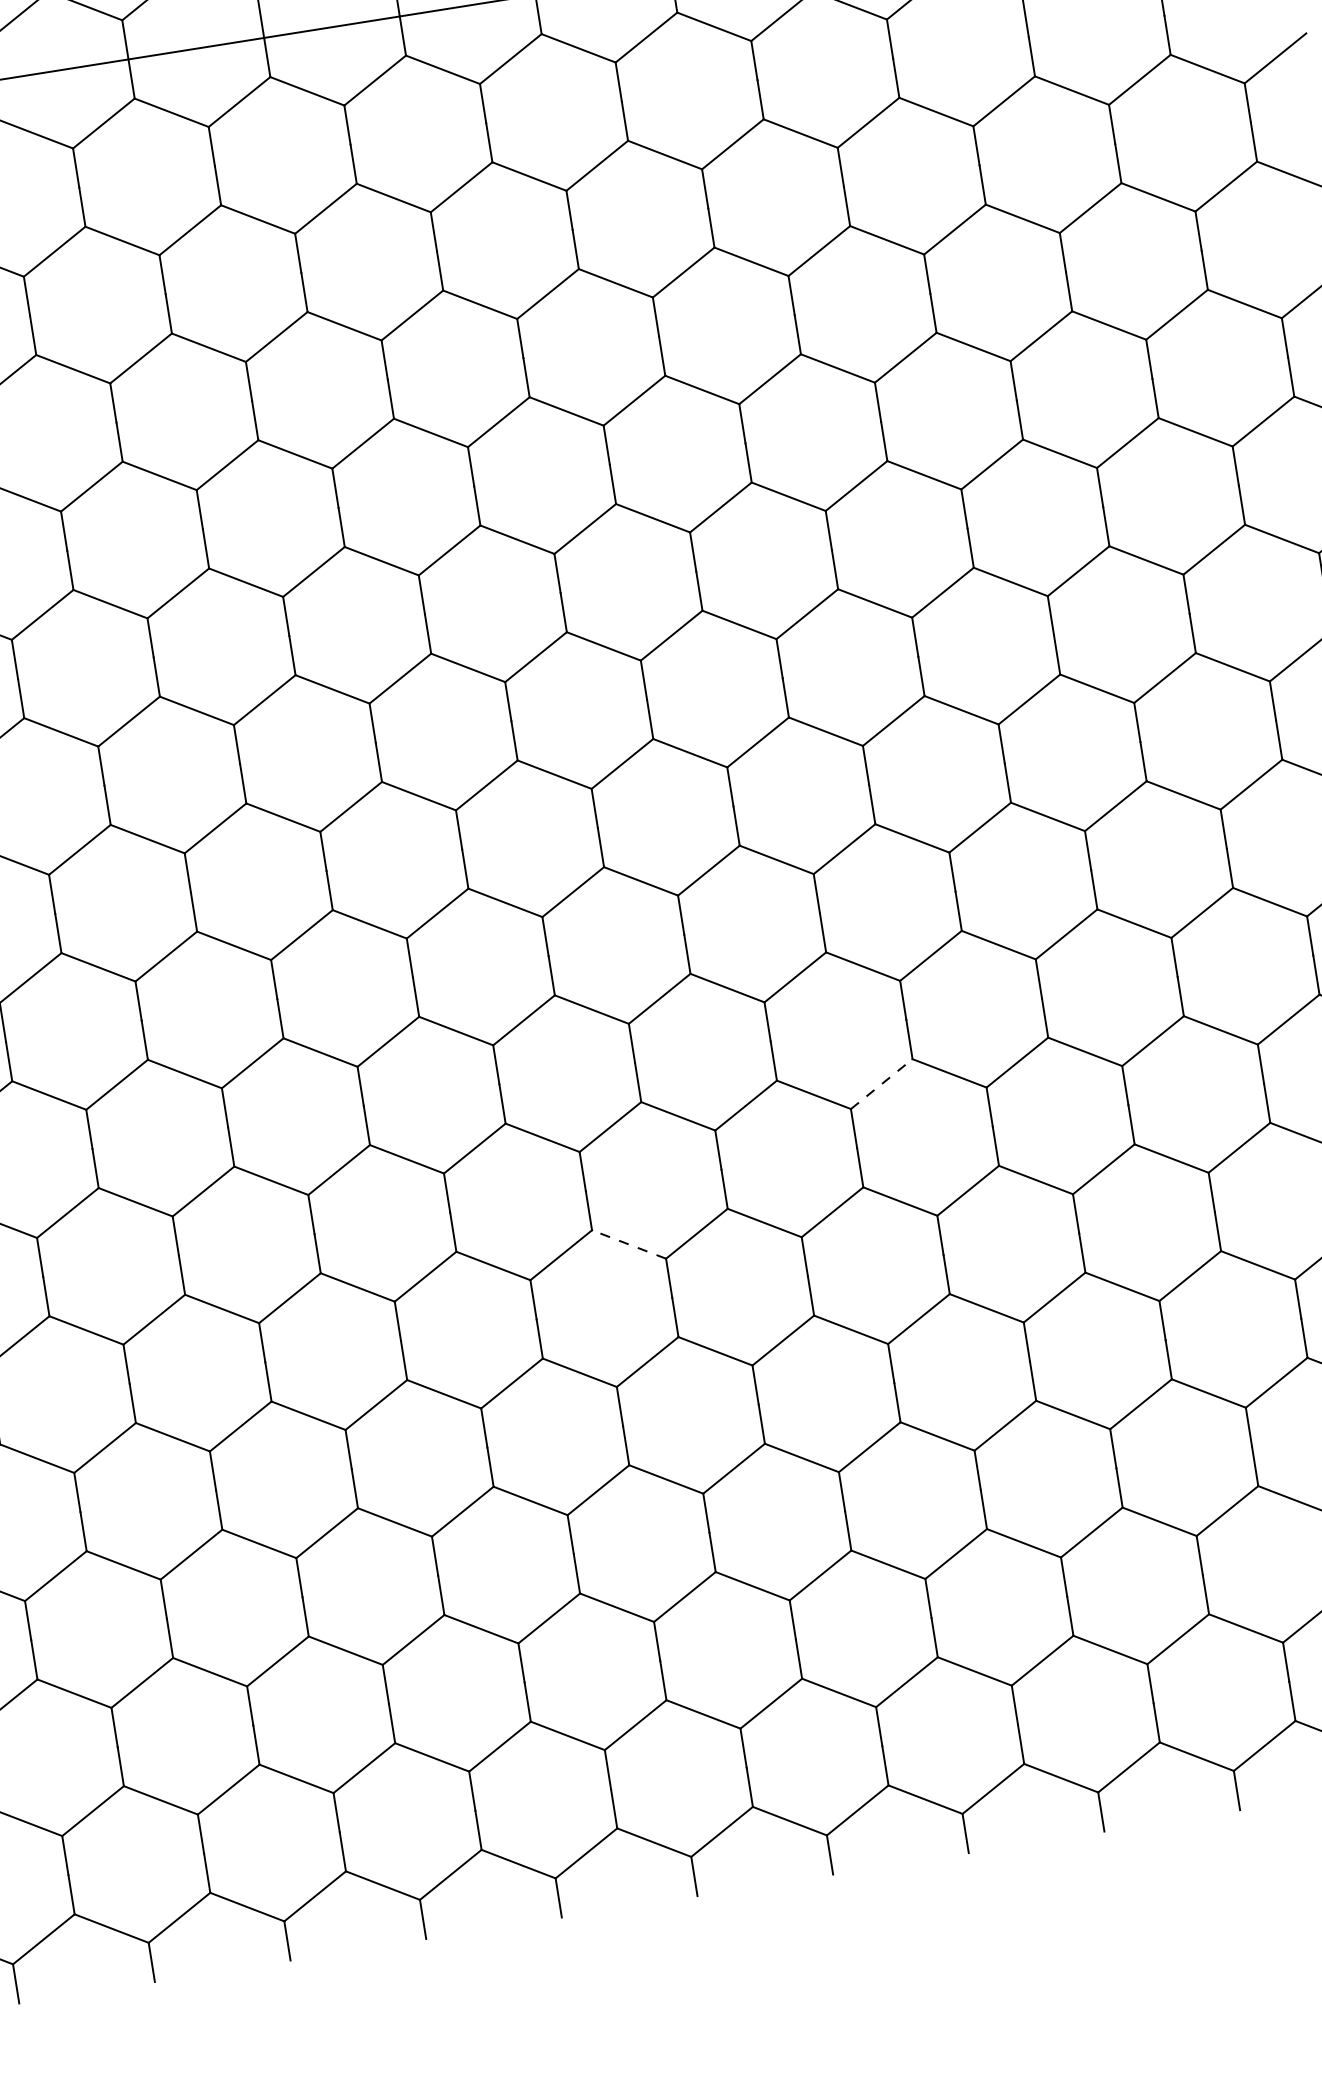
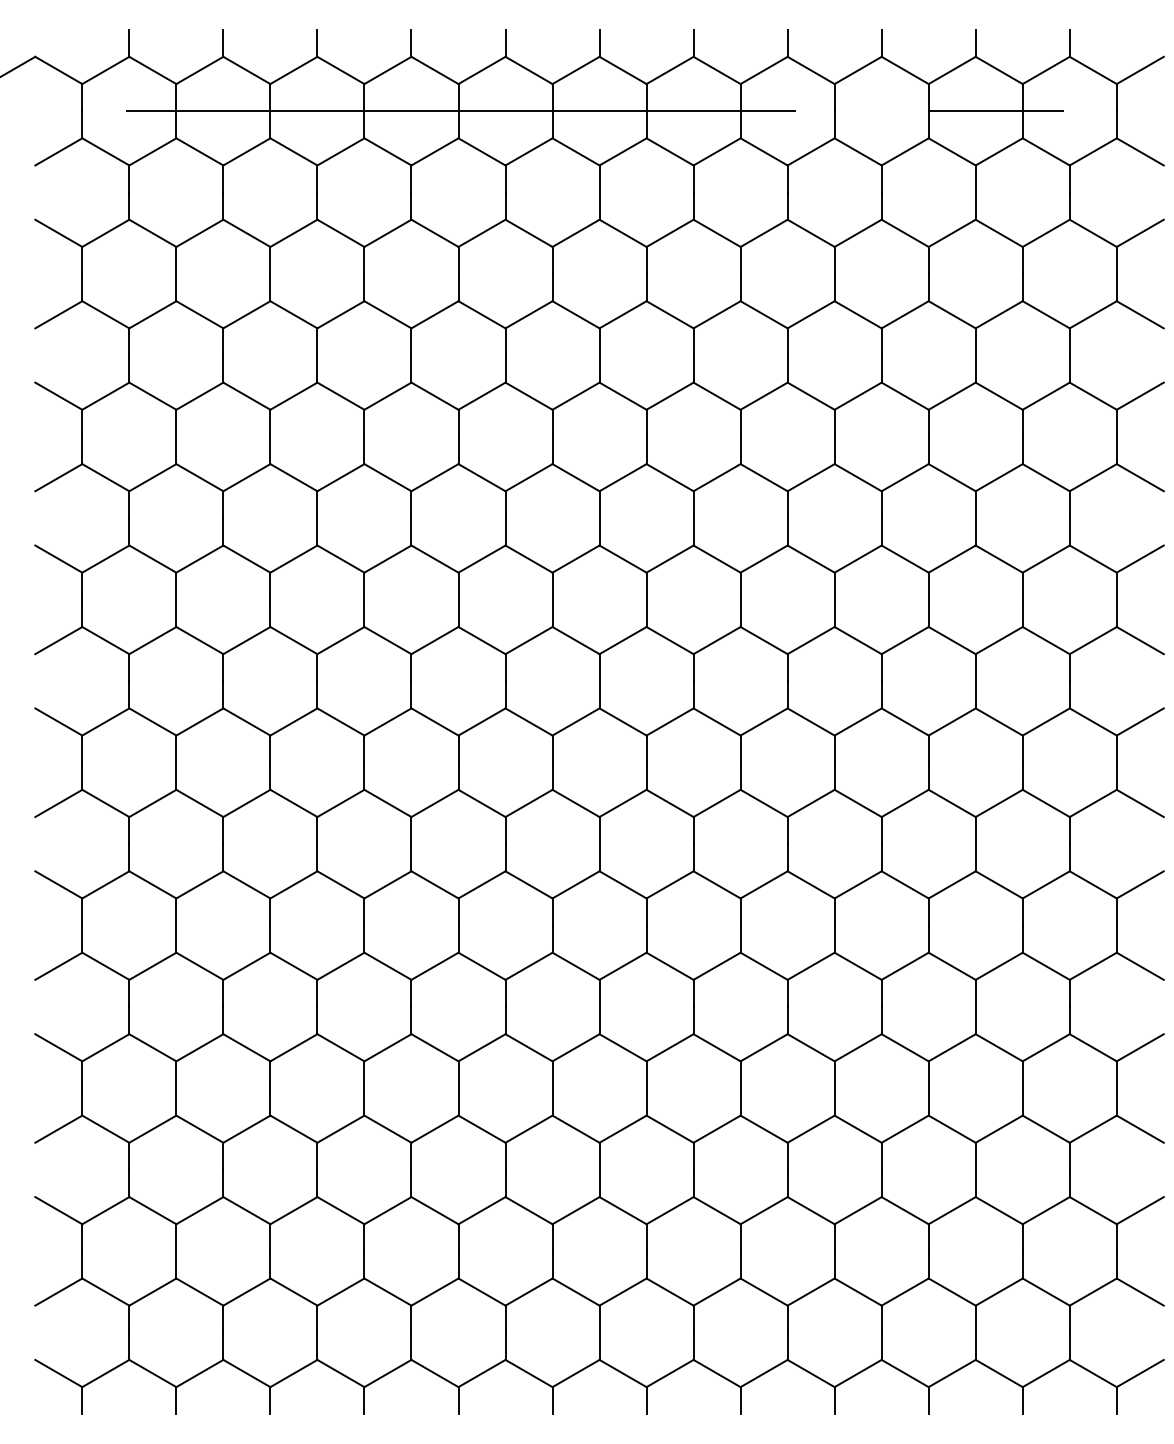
line: (882, 1083) -> (764, 884), dashed -> solid
line: (628, 1244) -> (575, 966), dashed -> solid

